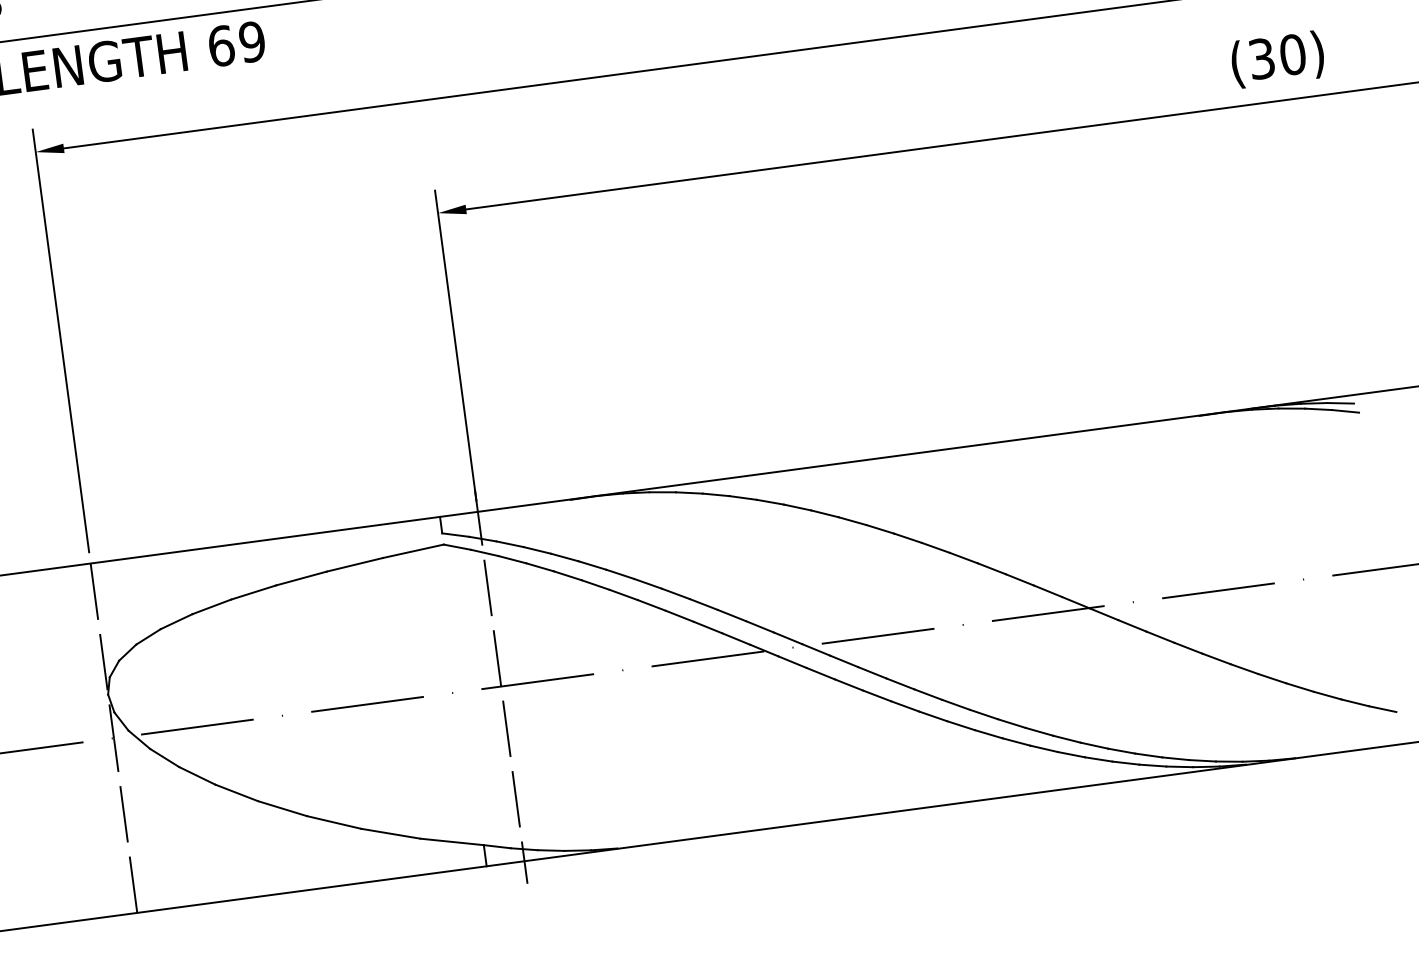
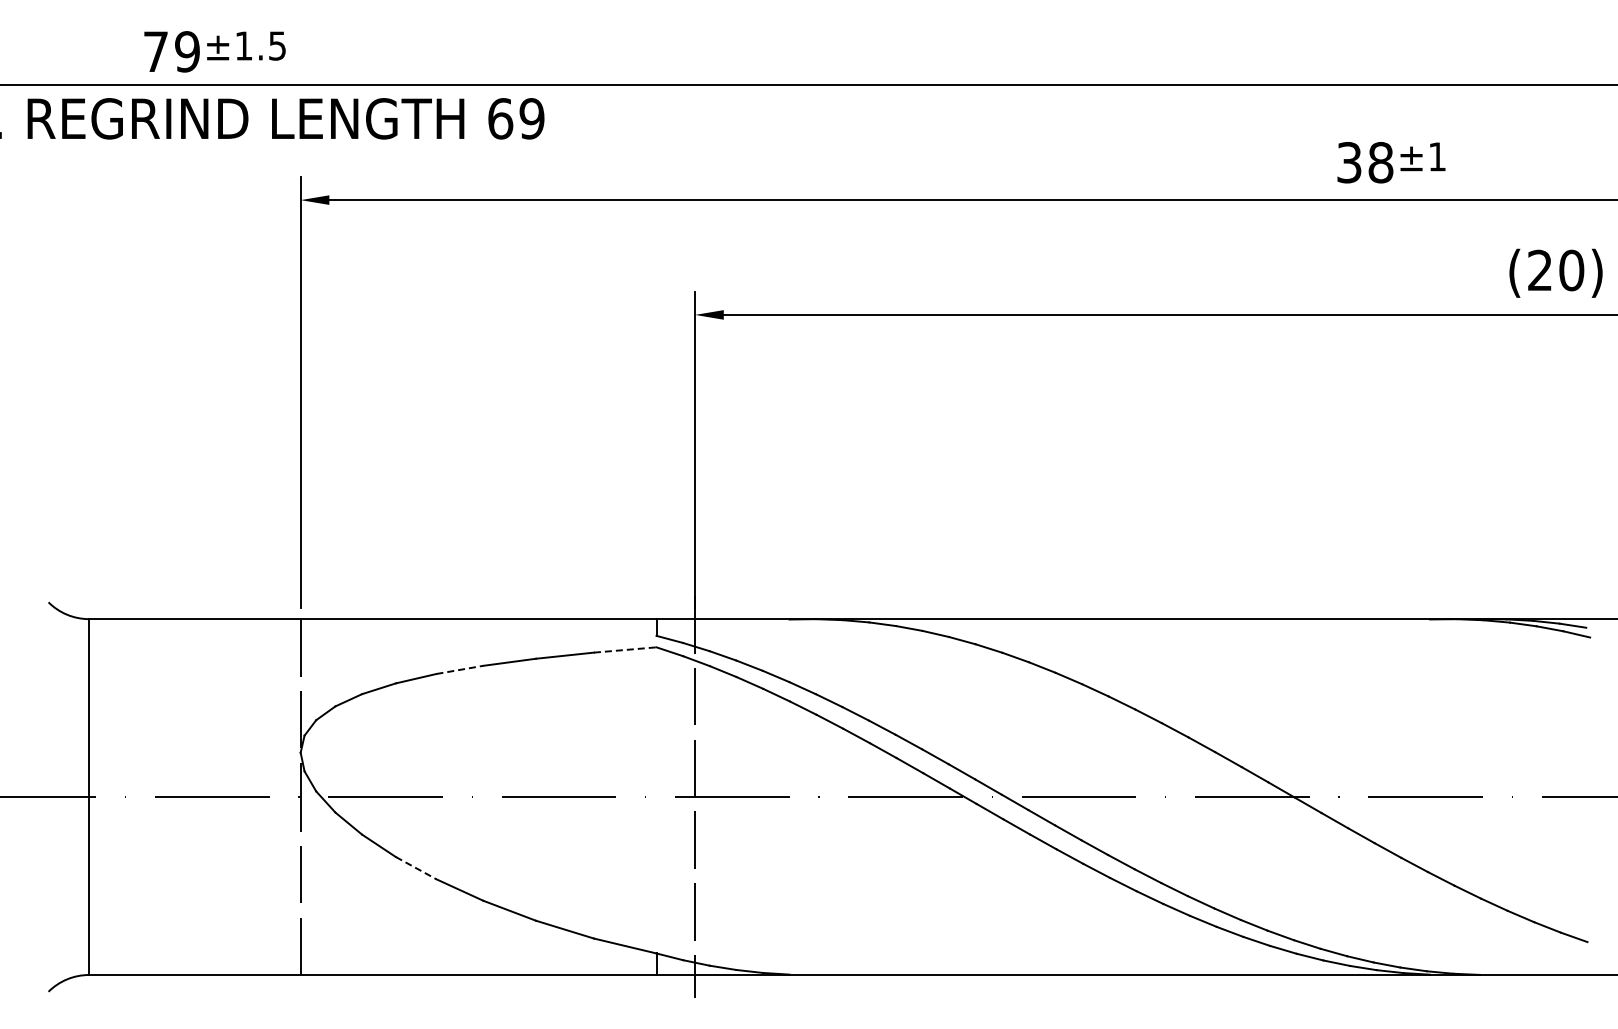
text: (1262, 58) -> (1540, 270), (30) -> (20)
line: (413, 550) -> (625, 649), solid -> dashed
line: (253, 592) -> (459, 669), solid -> dashed
line: (237, 793) -> (416, 868), solid -> dashed

